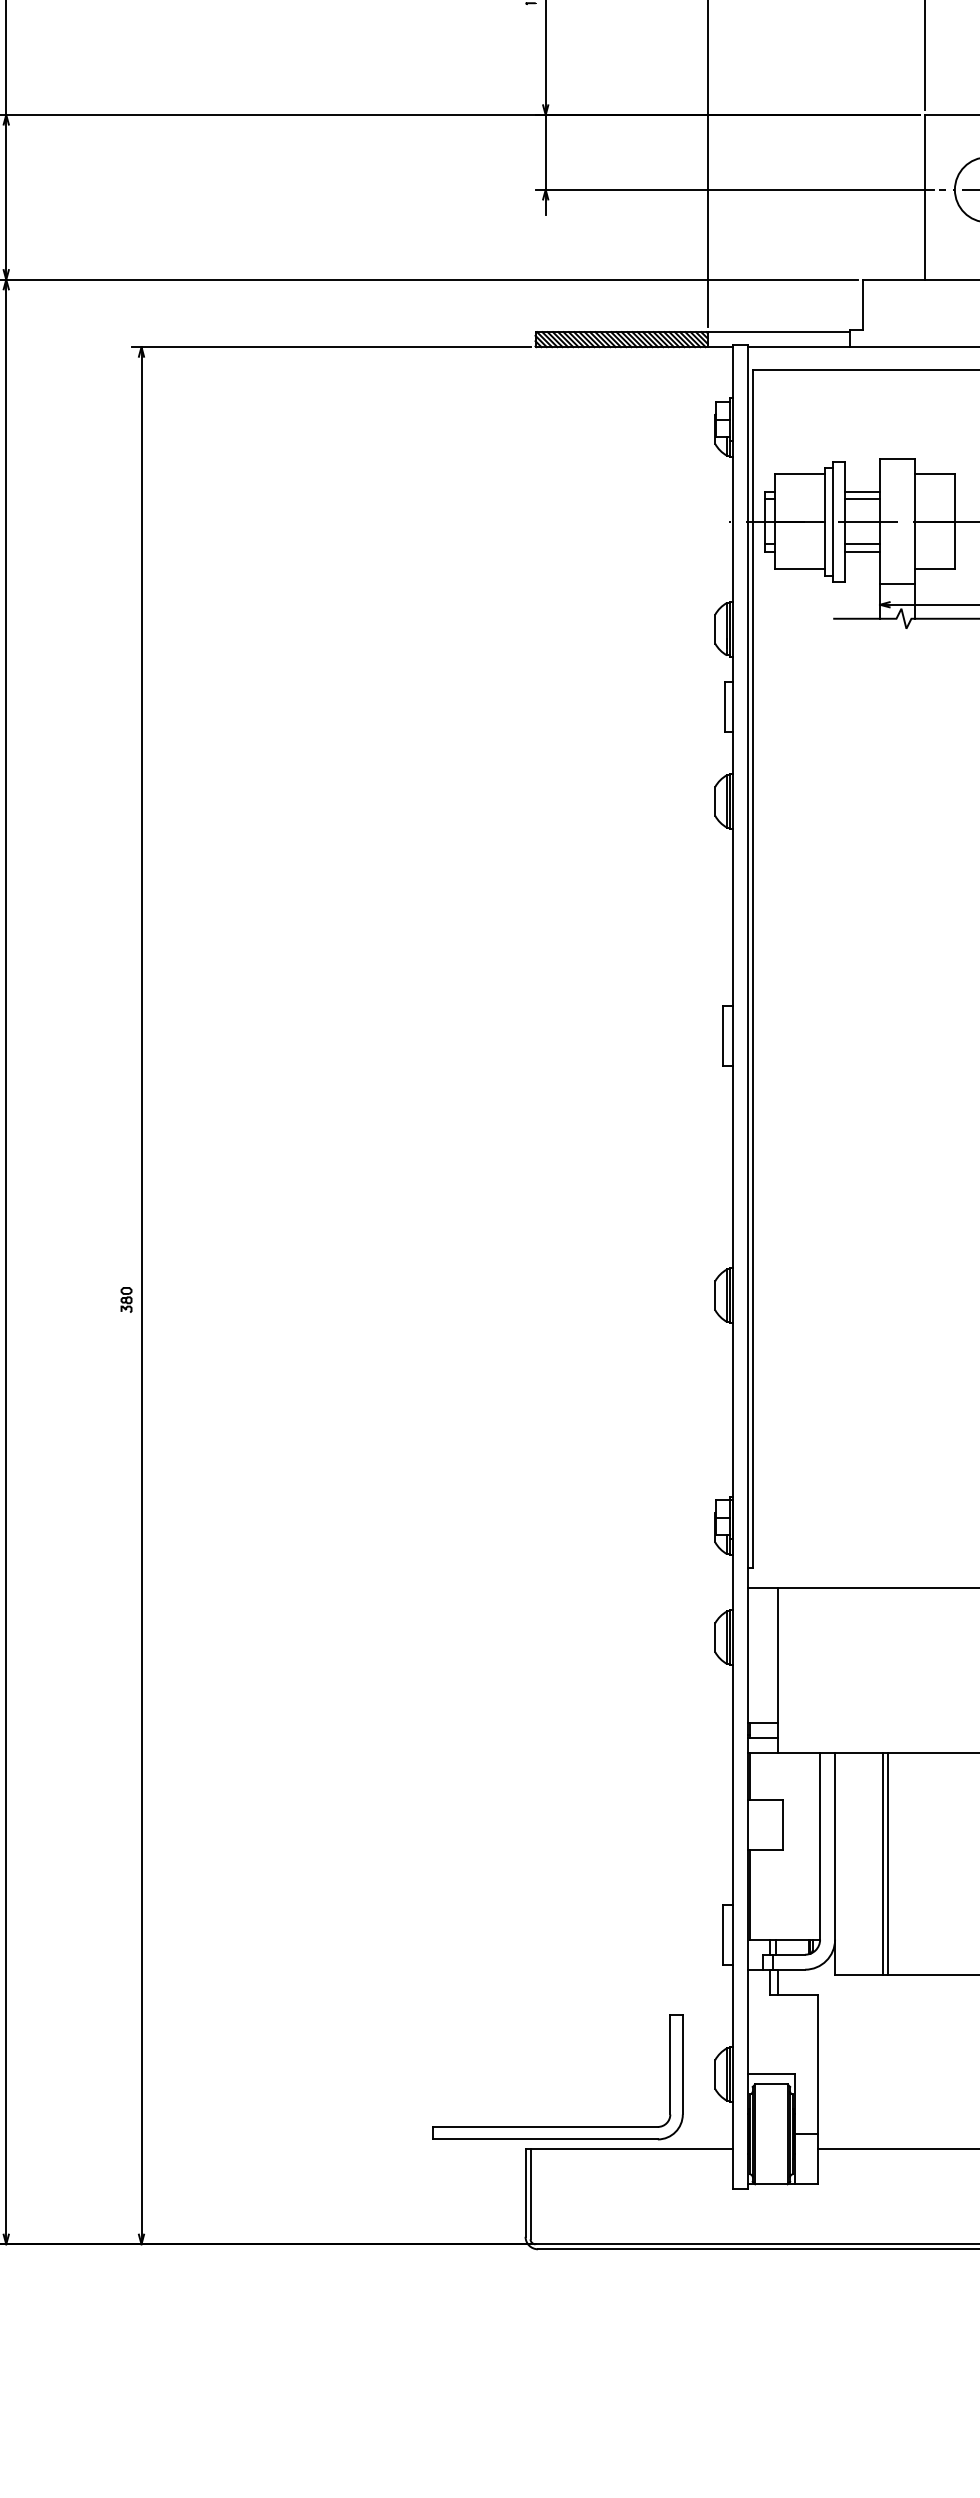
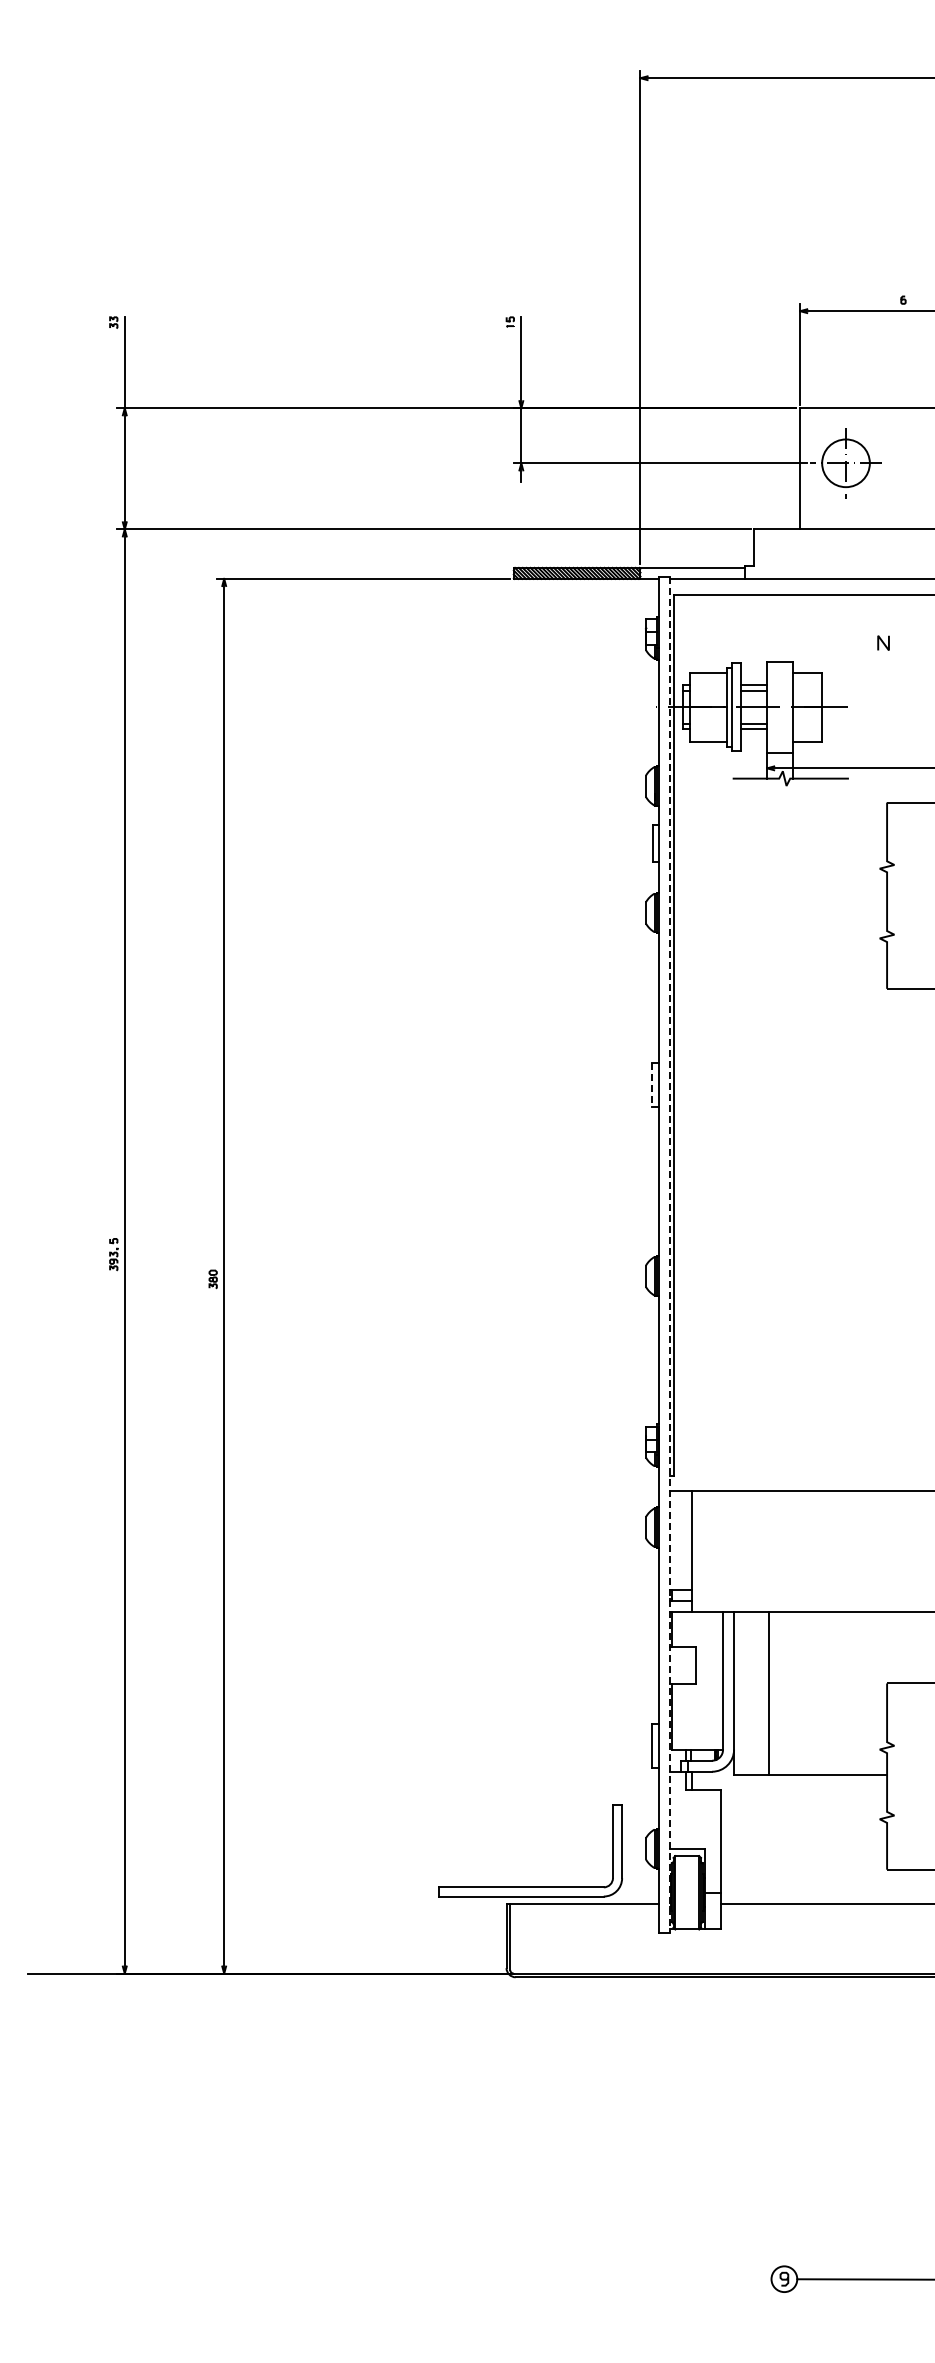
line: (722, 1036) -> (651, 1085), solid -> dashed
line: (747, 1267) -> (669, 1255), solid -> dashed
line: (887, 1863) -> (772, 1693), removed

